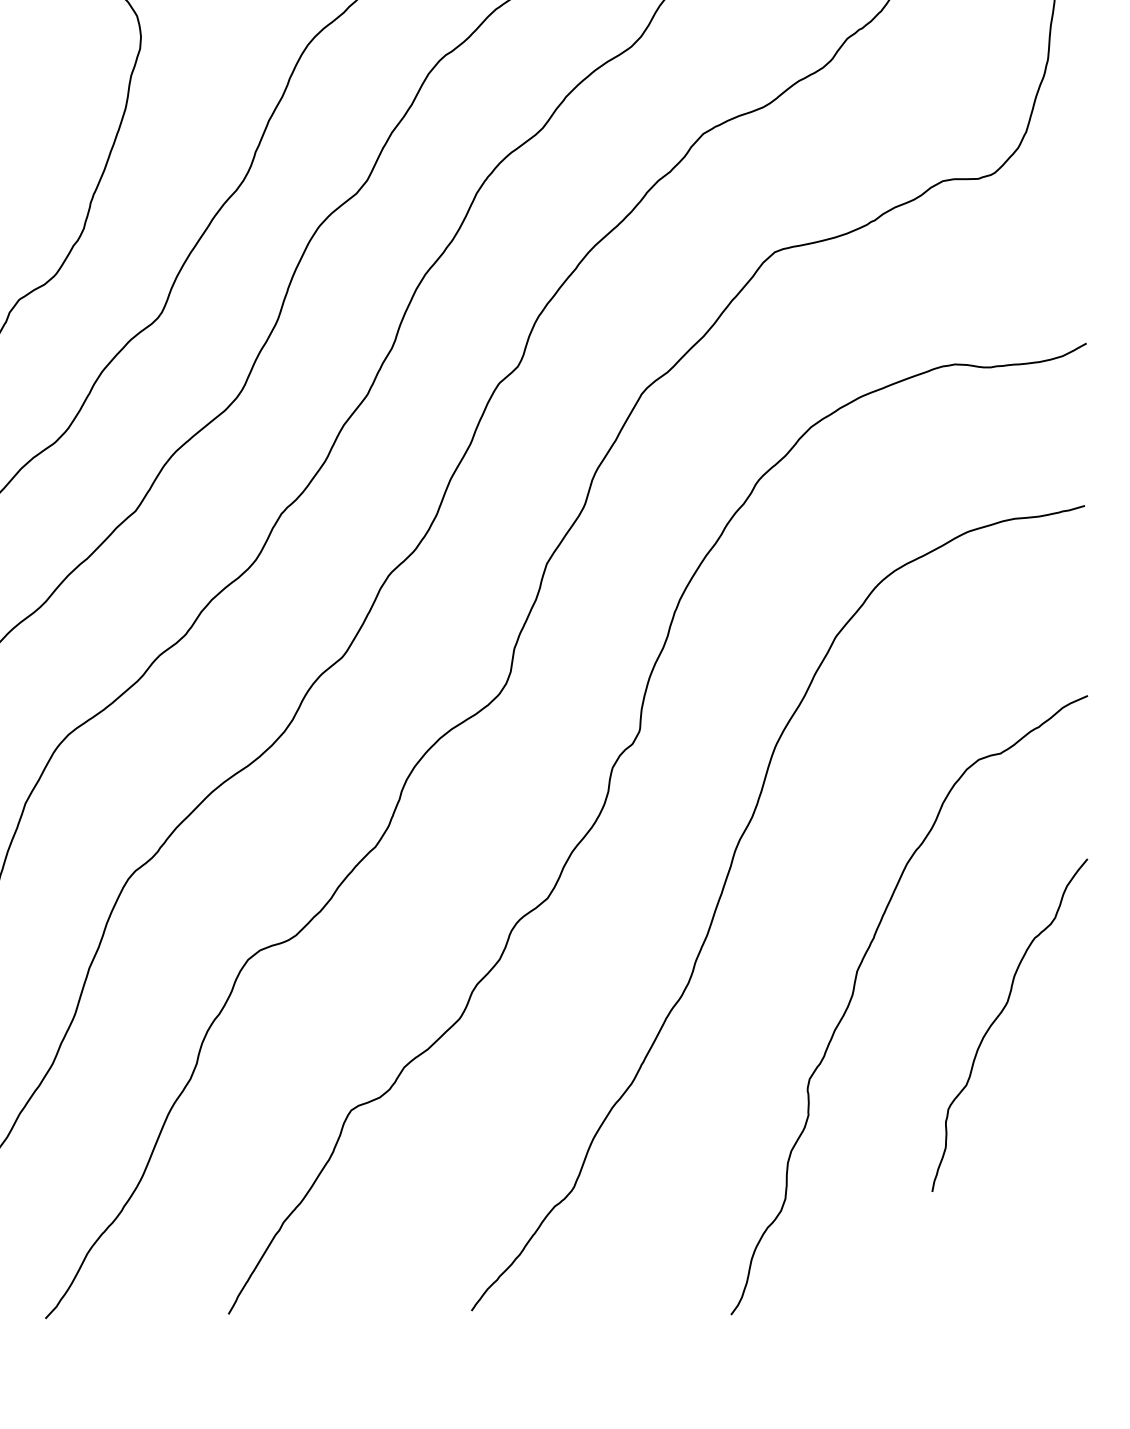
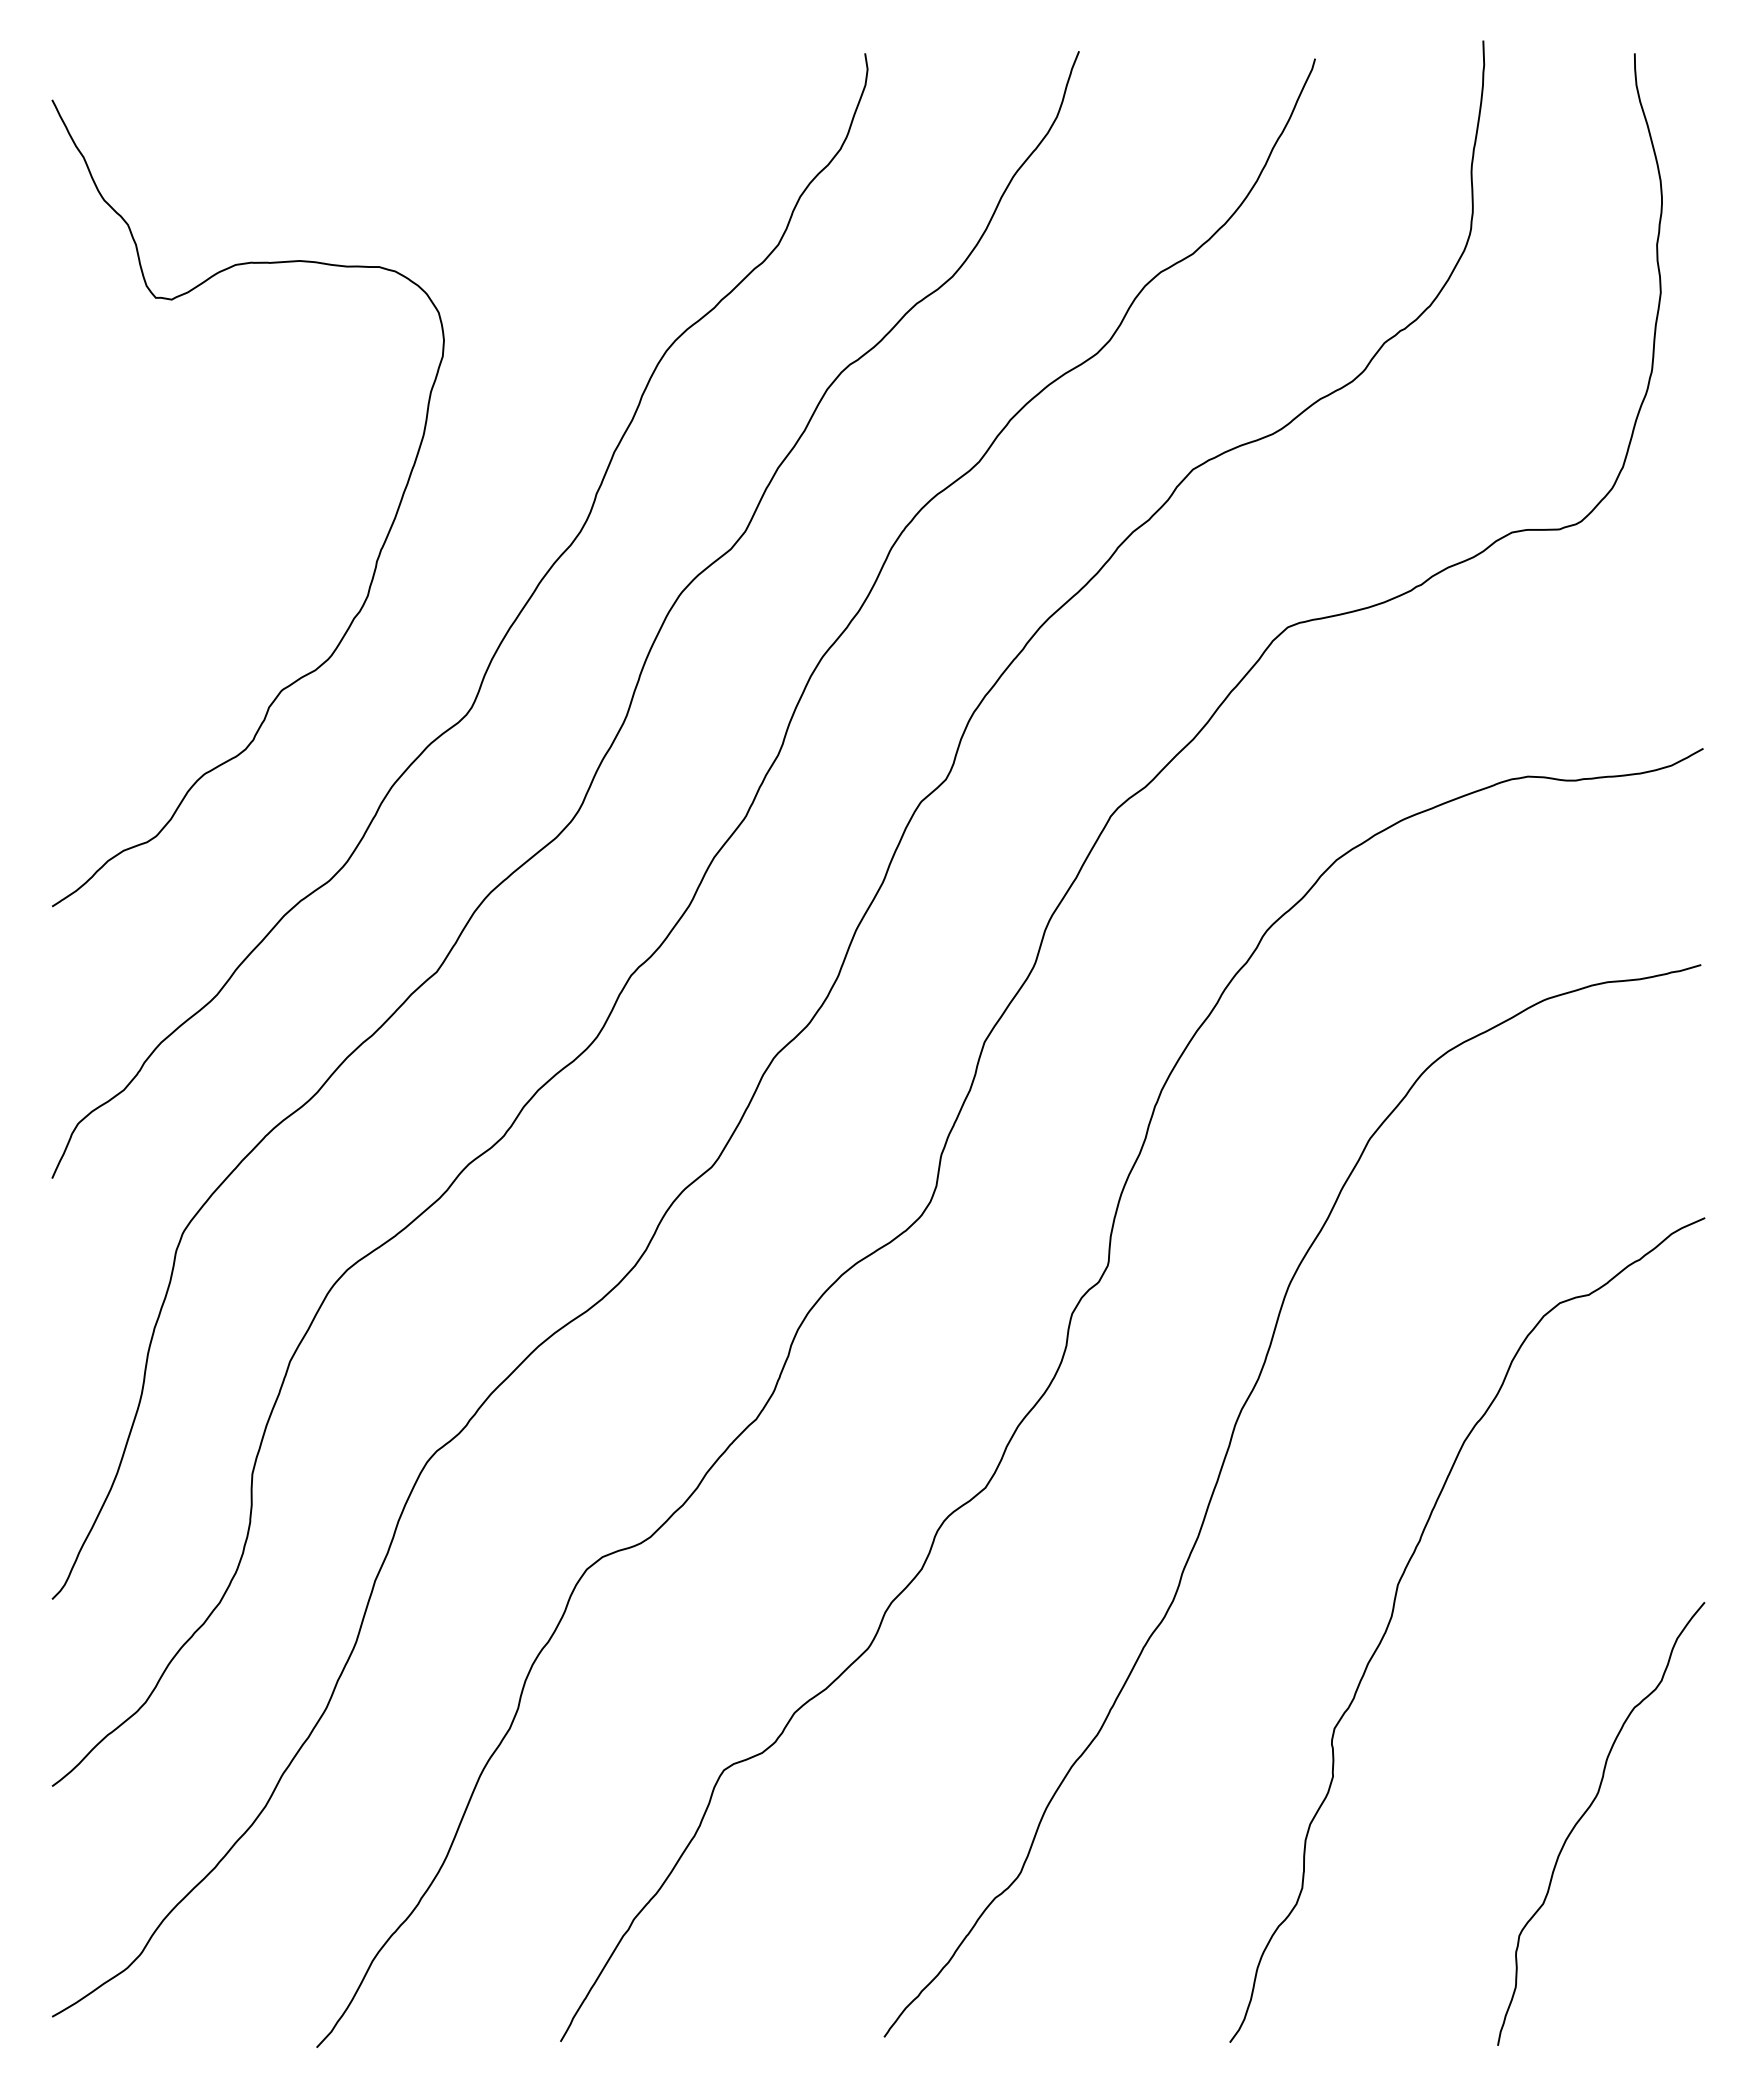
curve: (999, 1016) -> (1587, 1811), moved

